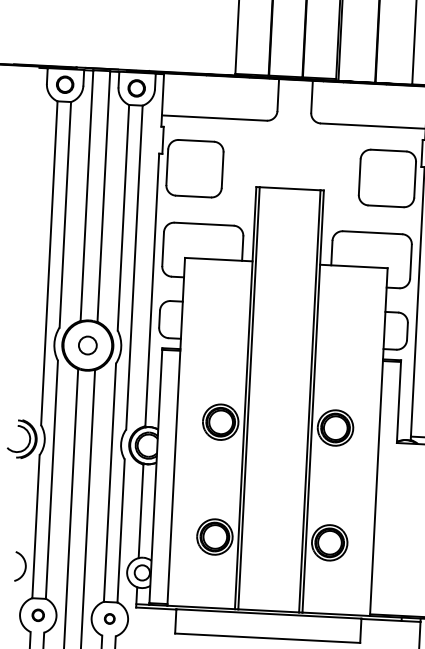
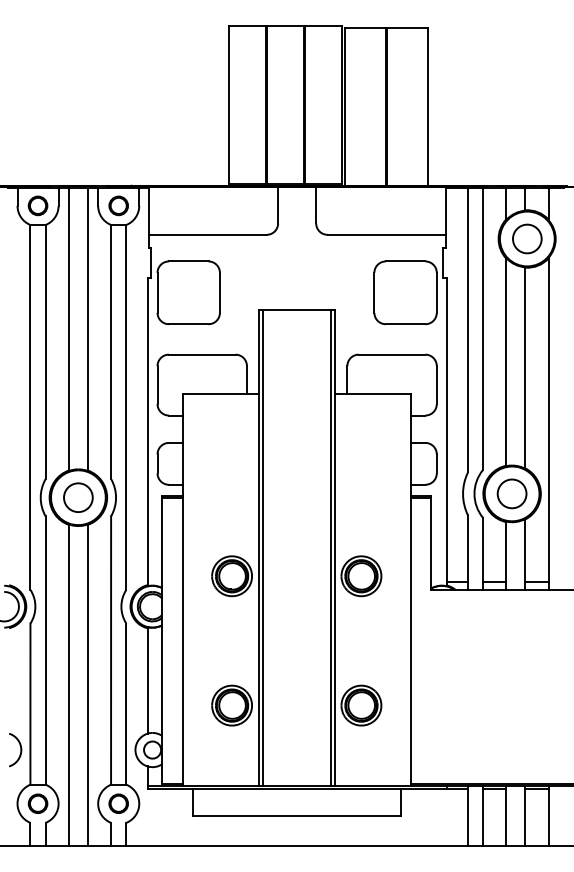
circle: (87, 345) -> (78, 497), size x1.43
part: (37, 615) -> (37, 803), size x1.43
circle: (109, 618) -> (118, 803), size x1.67

